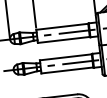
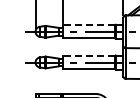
line: (61, 27) -> (88, 25), solid -> dashed
line: (65, 56) -> (88, 55), solid -> dashed

